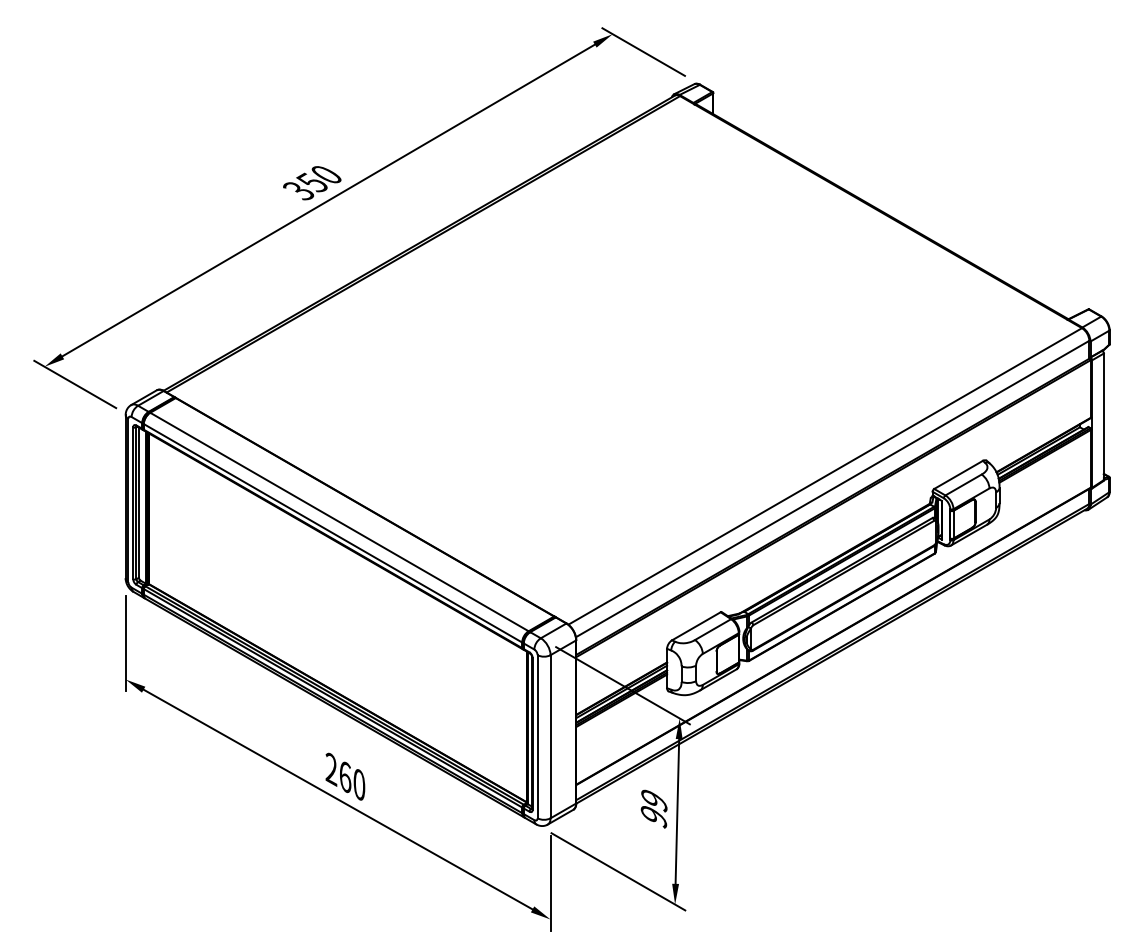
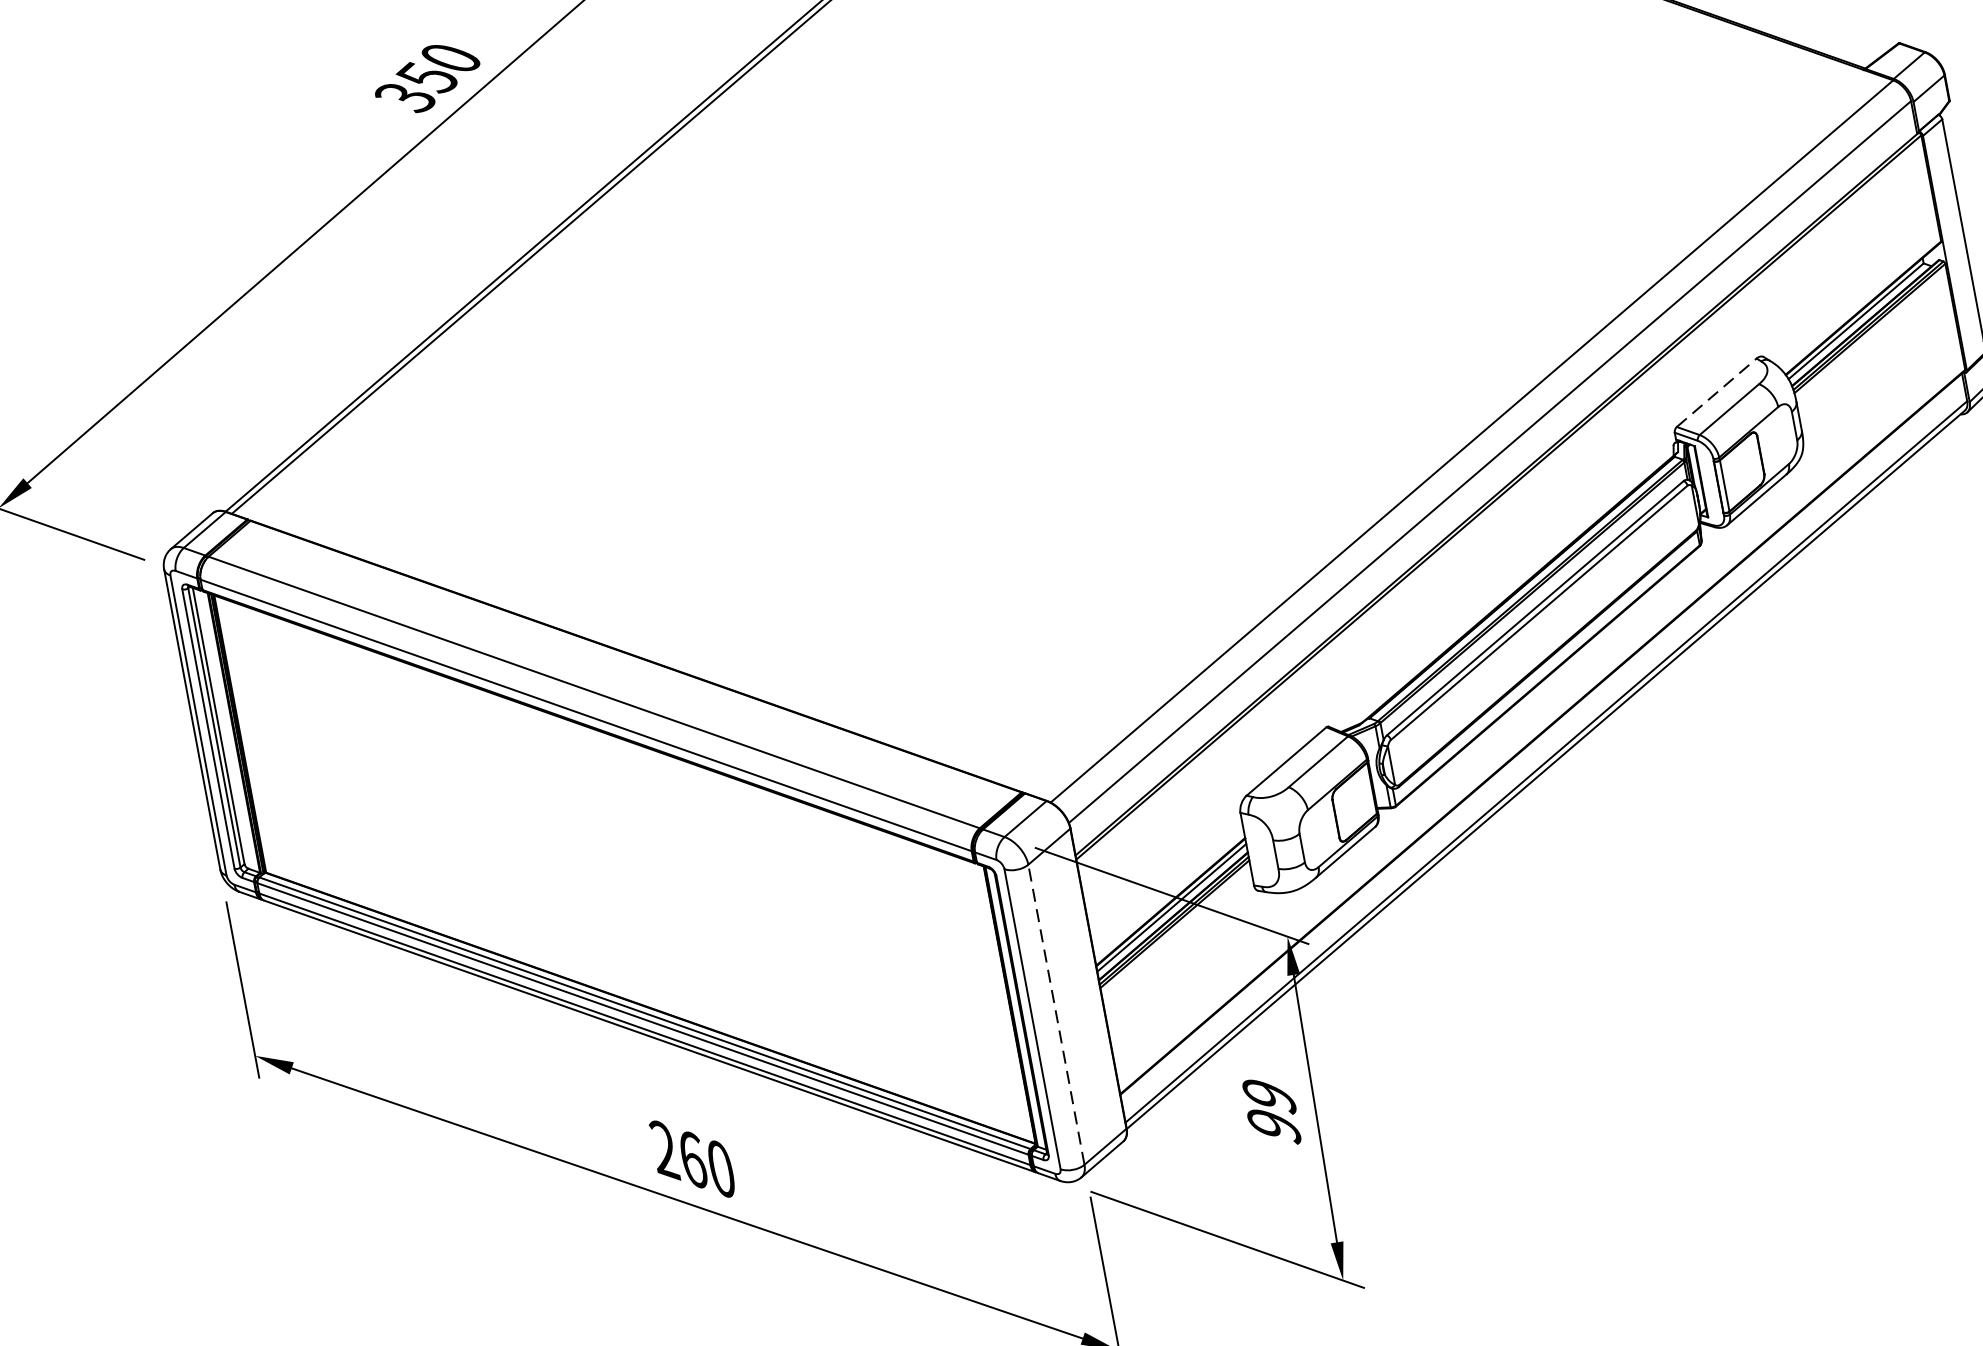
line: (958, 474) -> (1716, 392), solid -> dashed
line: (550, 736) -> (1056, 1014), solid -> dashed

